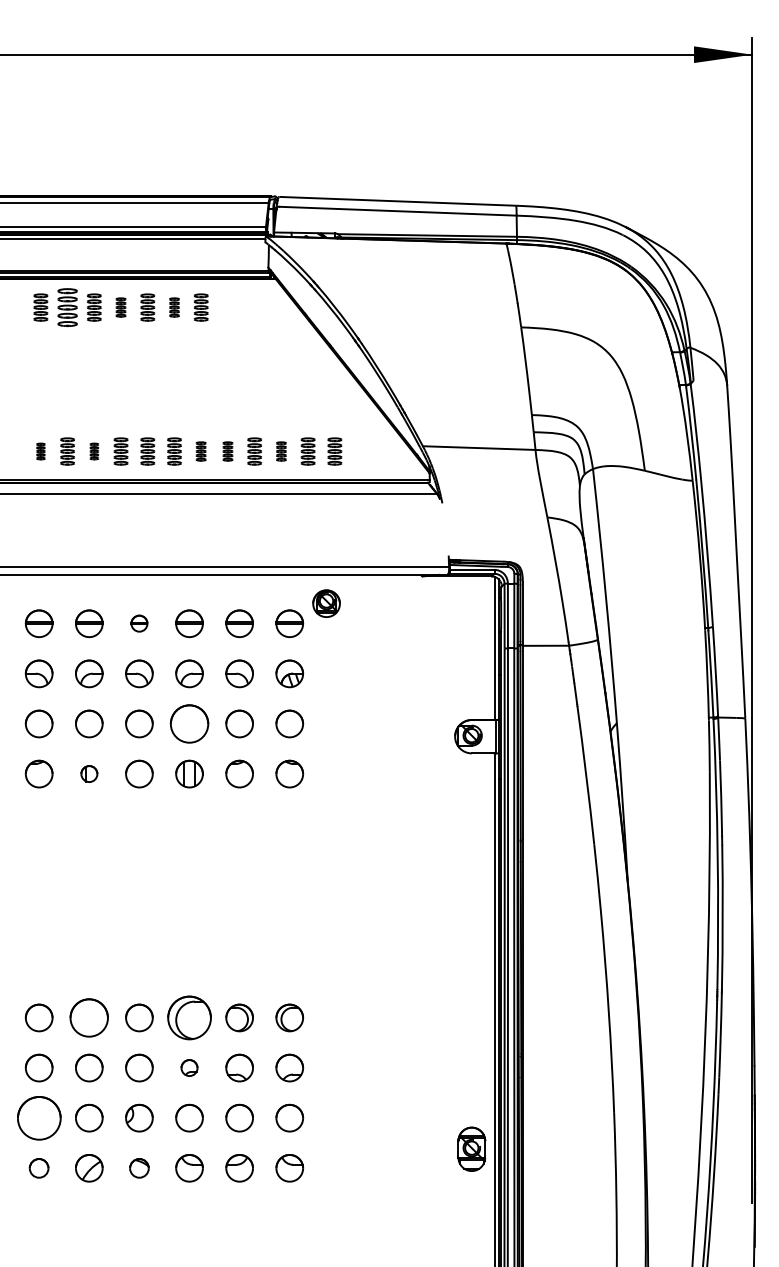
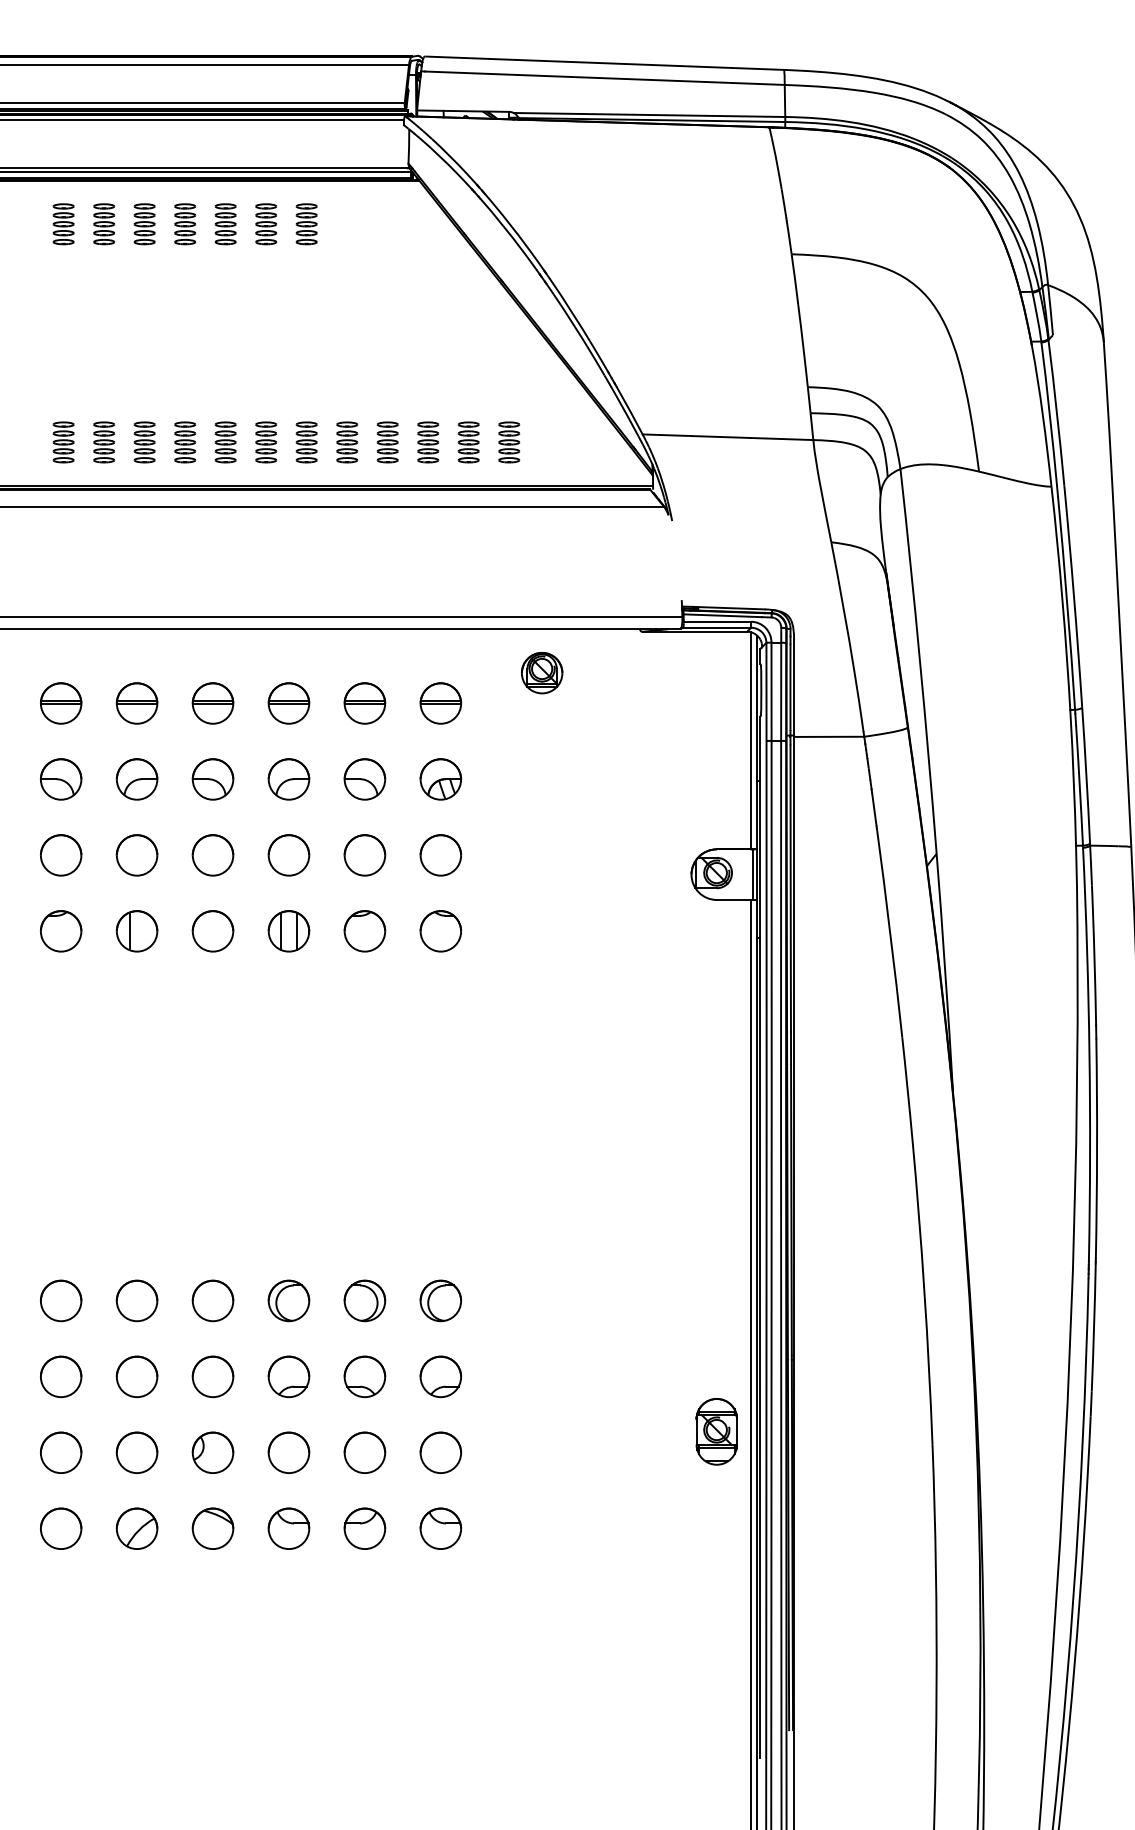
part: (67, 307) -> (104, 224), size x0.71
part: (120, 307) -> (184, 224), size x1.43
part: (174, 307) -> (266, 224), size x1.43
part: (40, 451) -> (63, 442), size x1.67
part: (94, 451) -> (144, 442), size x1.67
part: (200, 451) -> (305, 442), size x1.43
part: (227, 451) -> (346, 442), size x1.43
part: (281, 451) -> (428, 442), size x1.43
part: (326, 603) -> (542, 672), moved
part: (139, 623) -> (213, 703), size x1.67
part: (189, 723) -> (288, 854), size x0.71
part: (89, 773) -> (137, 930), size x1.67
part: (89, 1017) -> (137, 1300), size x0.71
part: (189, 1017) -> (288, 1300), size x0.62
part: (189, 1067) -> (288, 1376), size x1.67
part: (38, 1117) -> (60, 1451), size x0.62
part: (471, 1148) -> (716, 1430), moved
part: (38, 1168) -> (60, 1529), size x1.43
part: (139, 1168) -> (213, 1529), size x1.43

